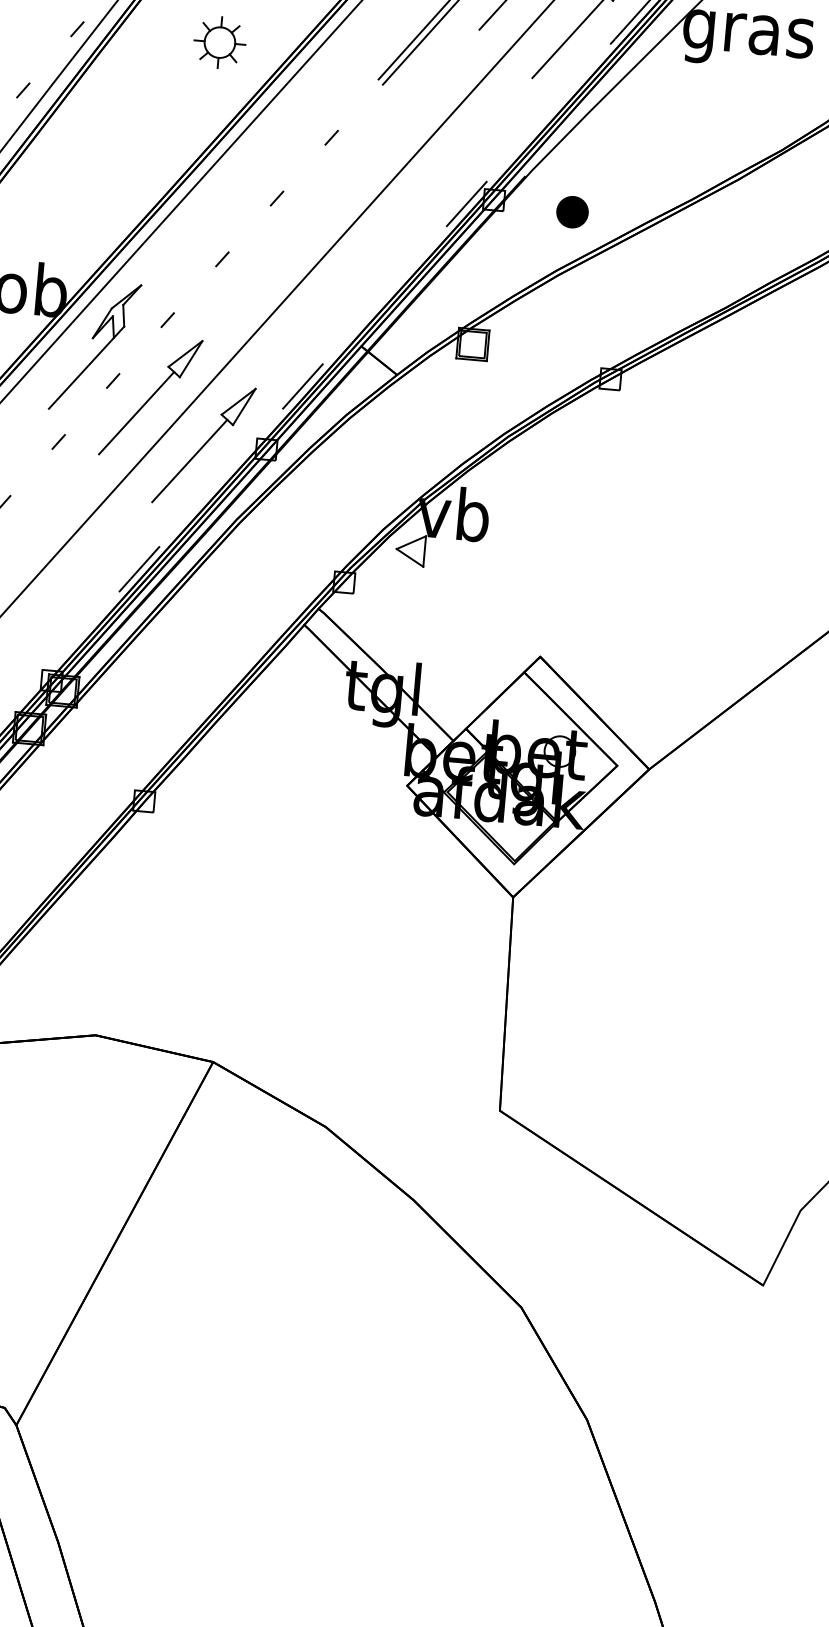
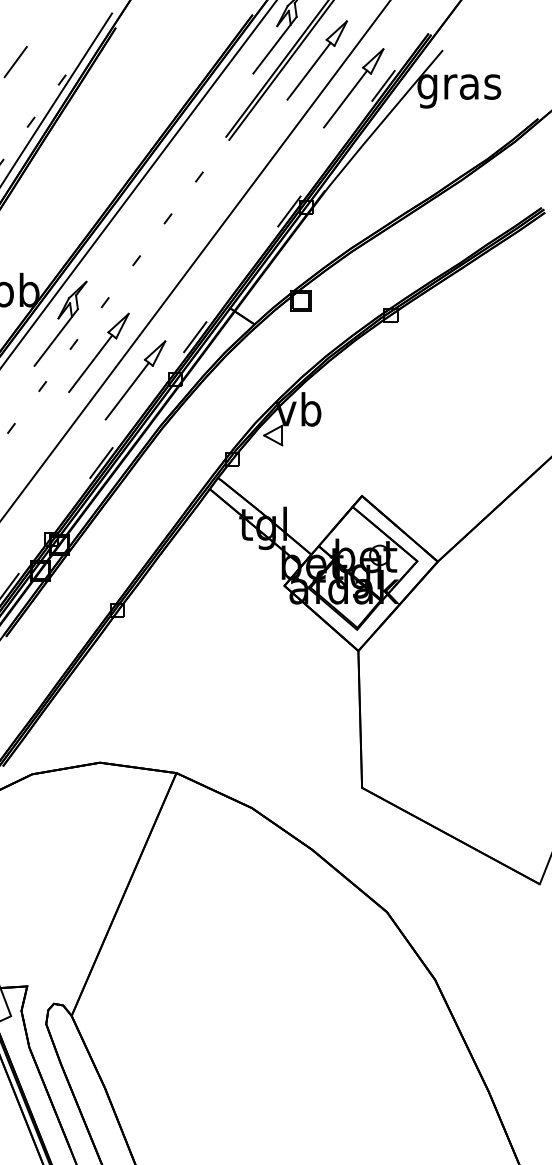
part: (219, 42) -> (122, 122), removed
part: (571, 211) -> (356, 210), removed

